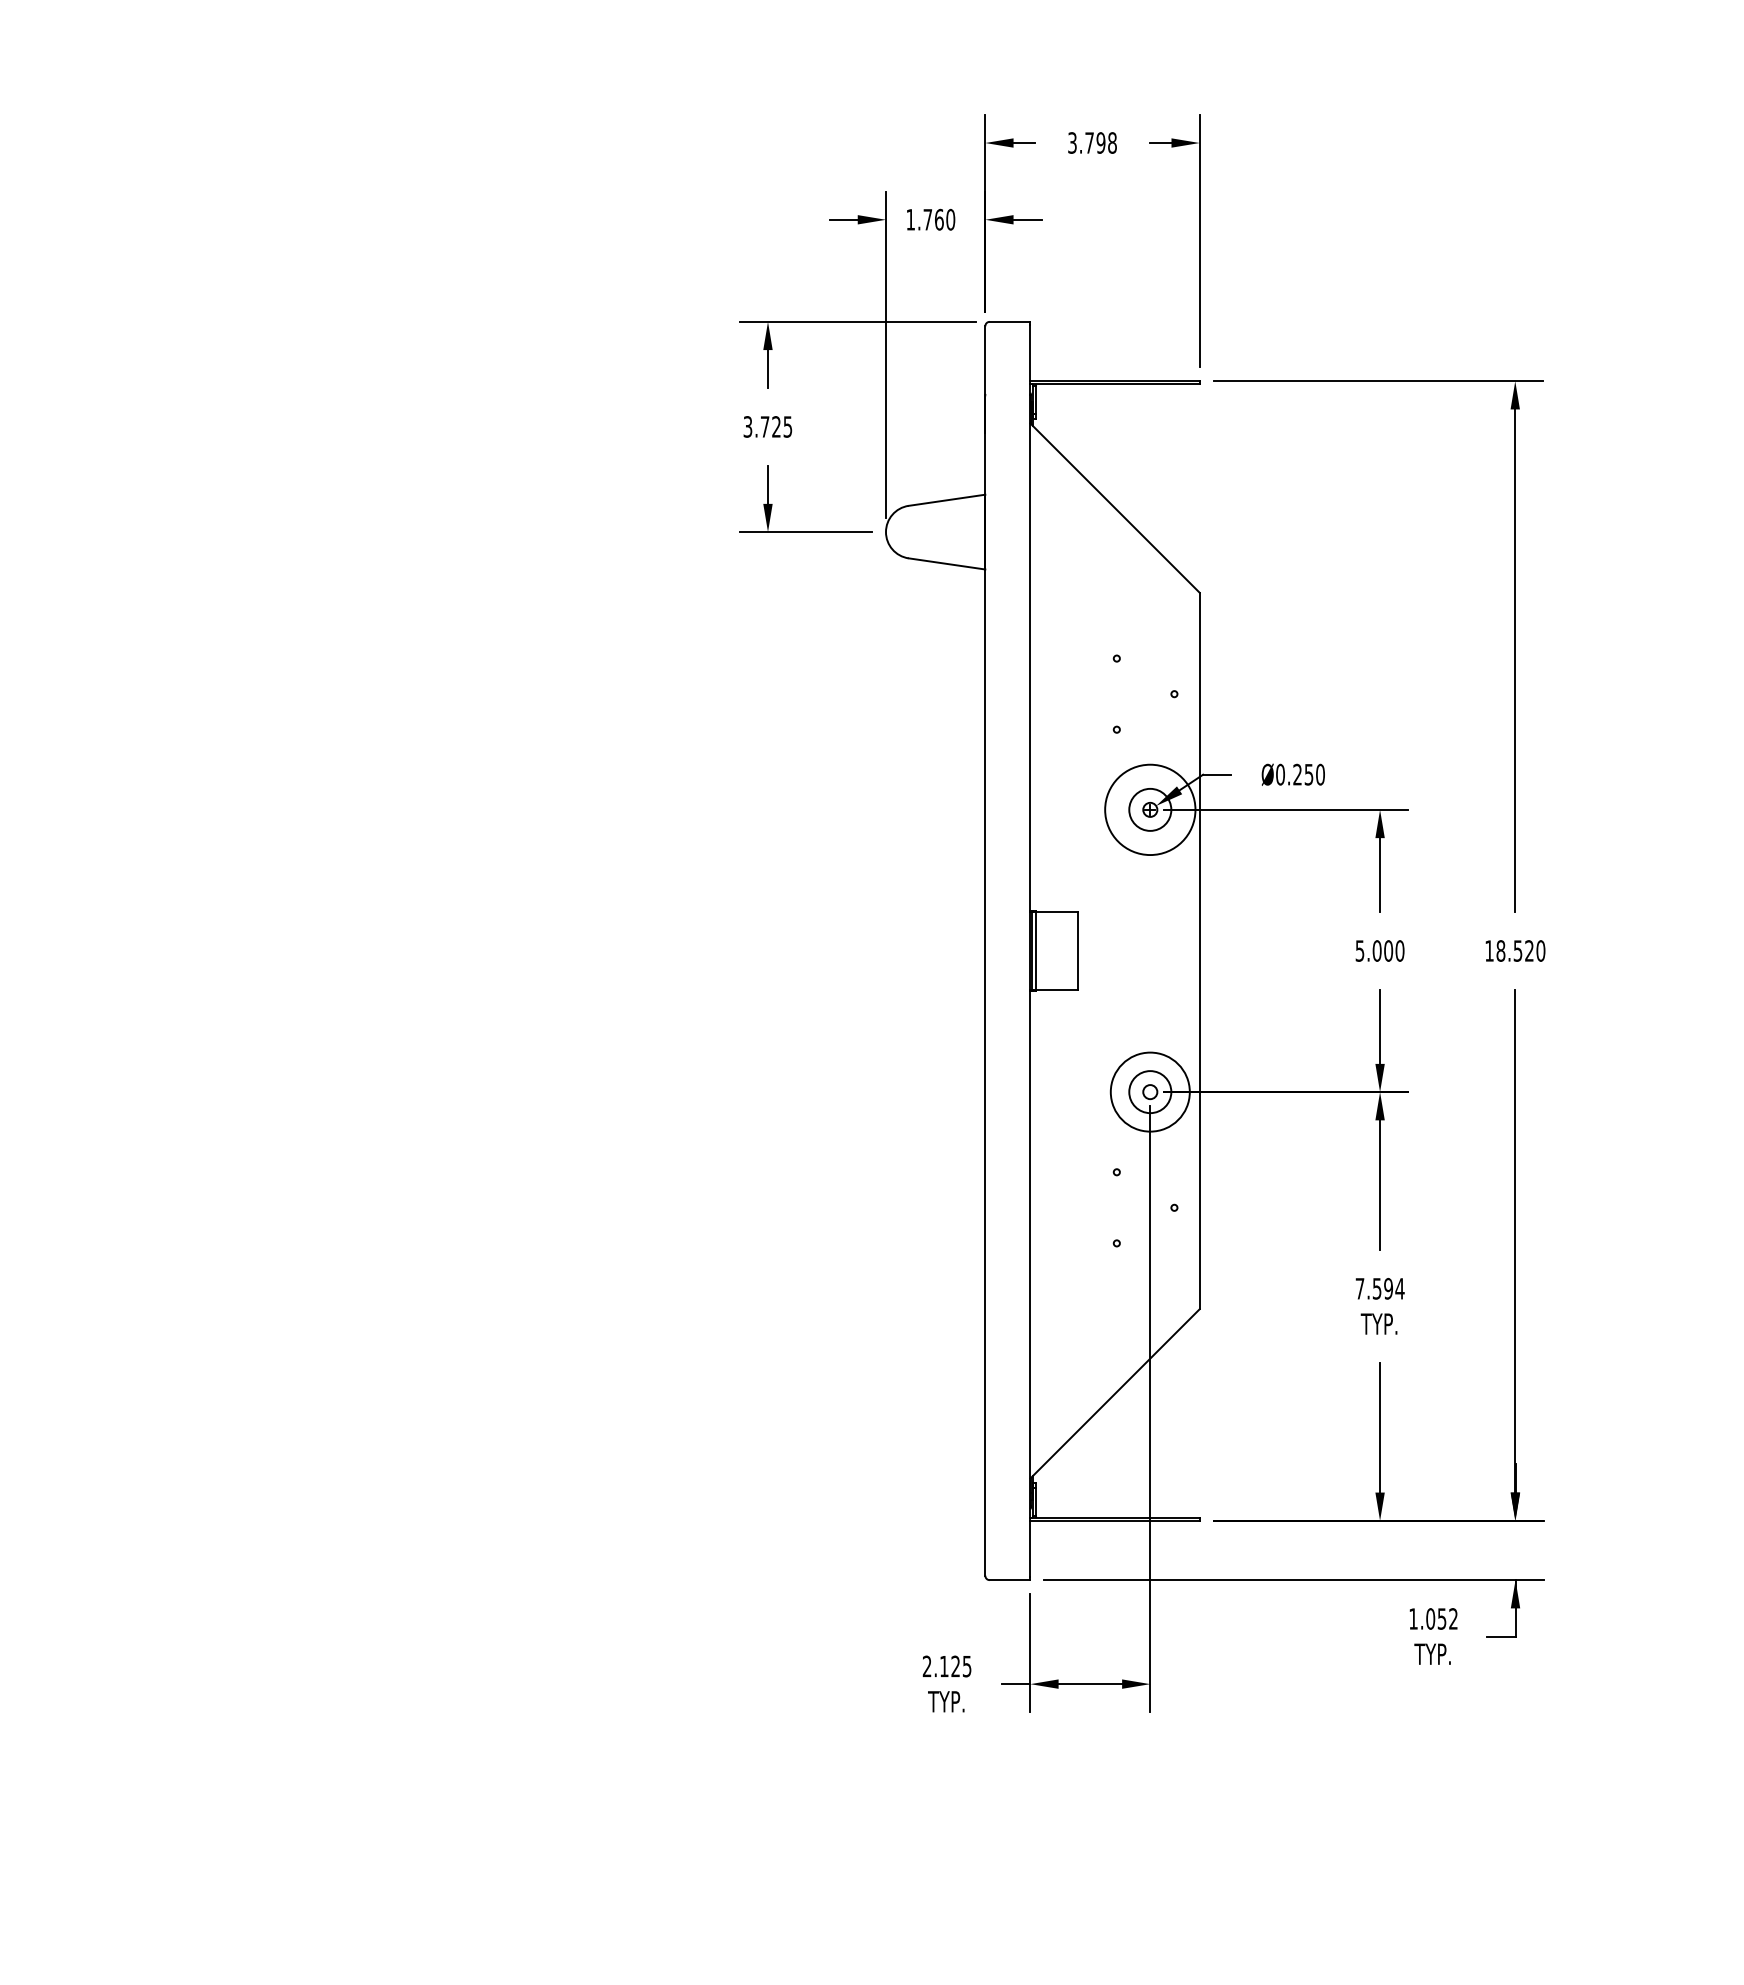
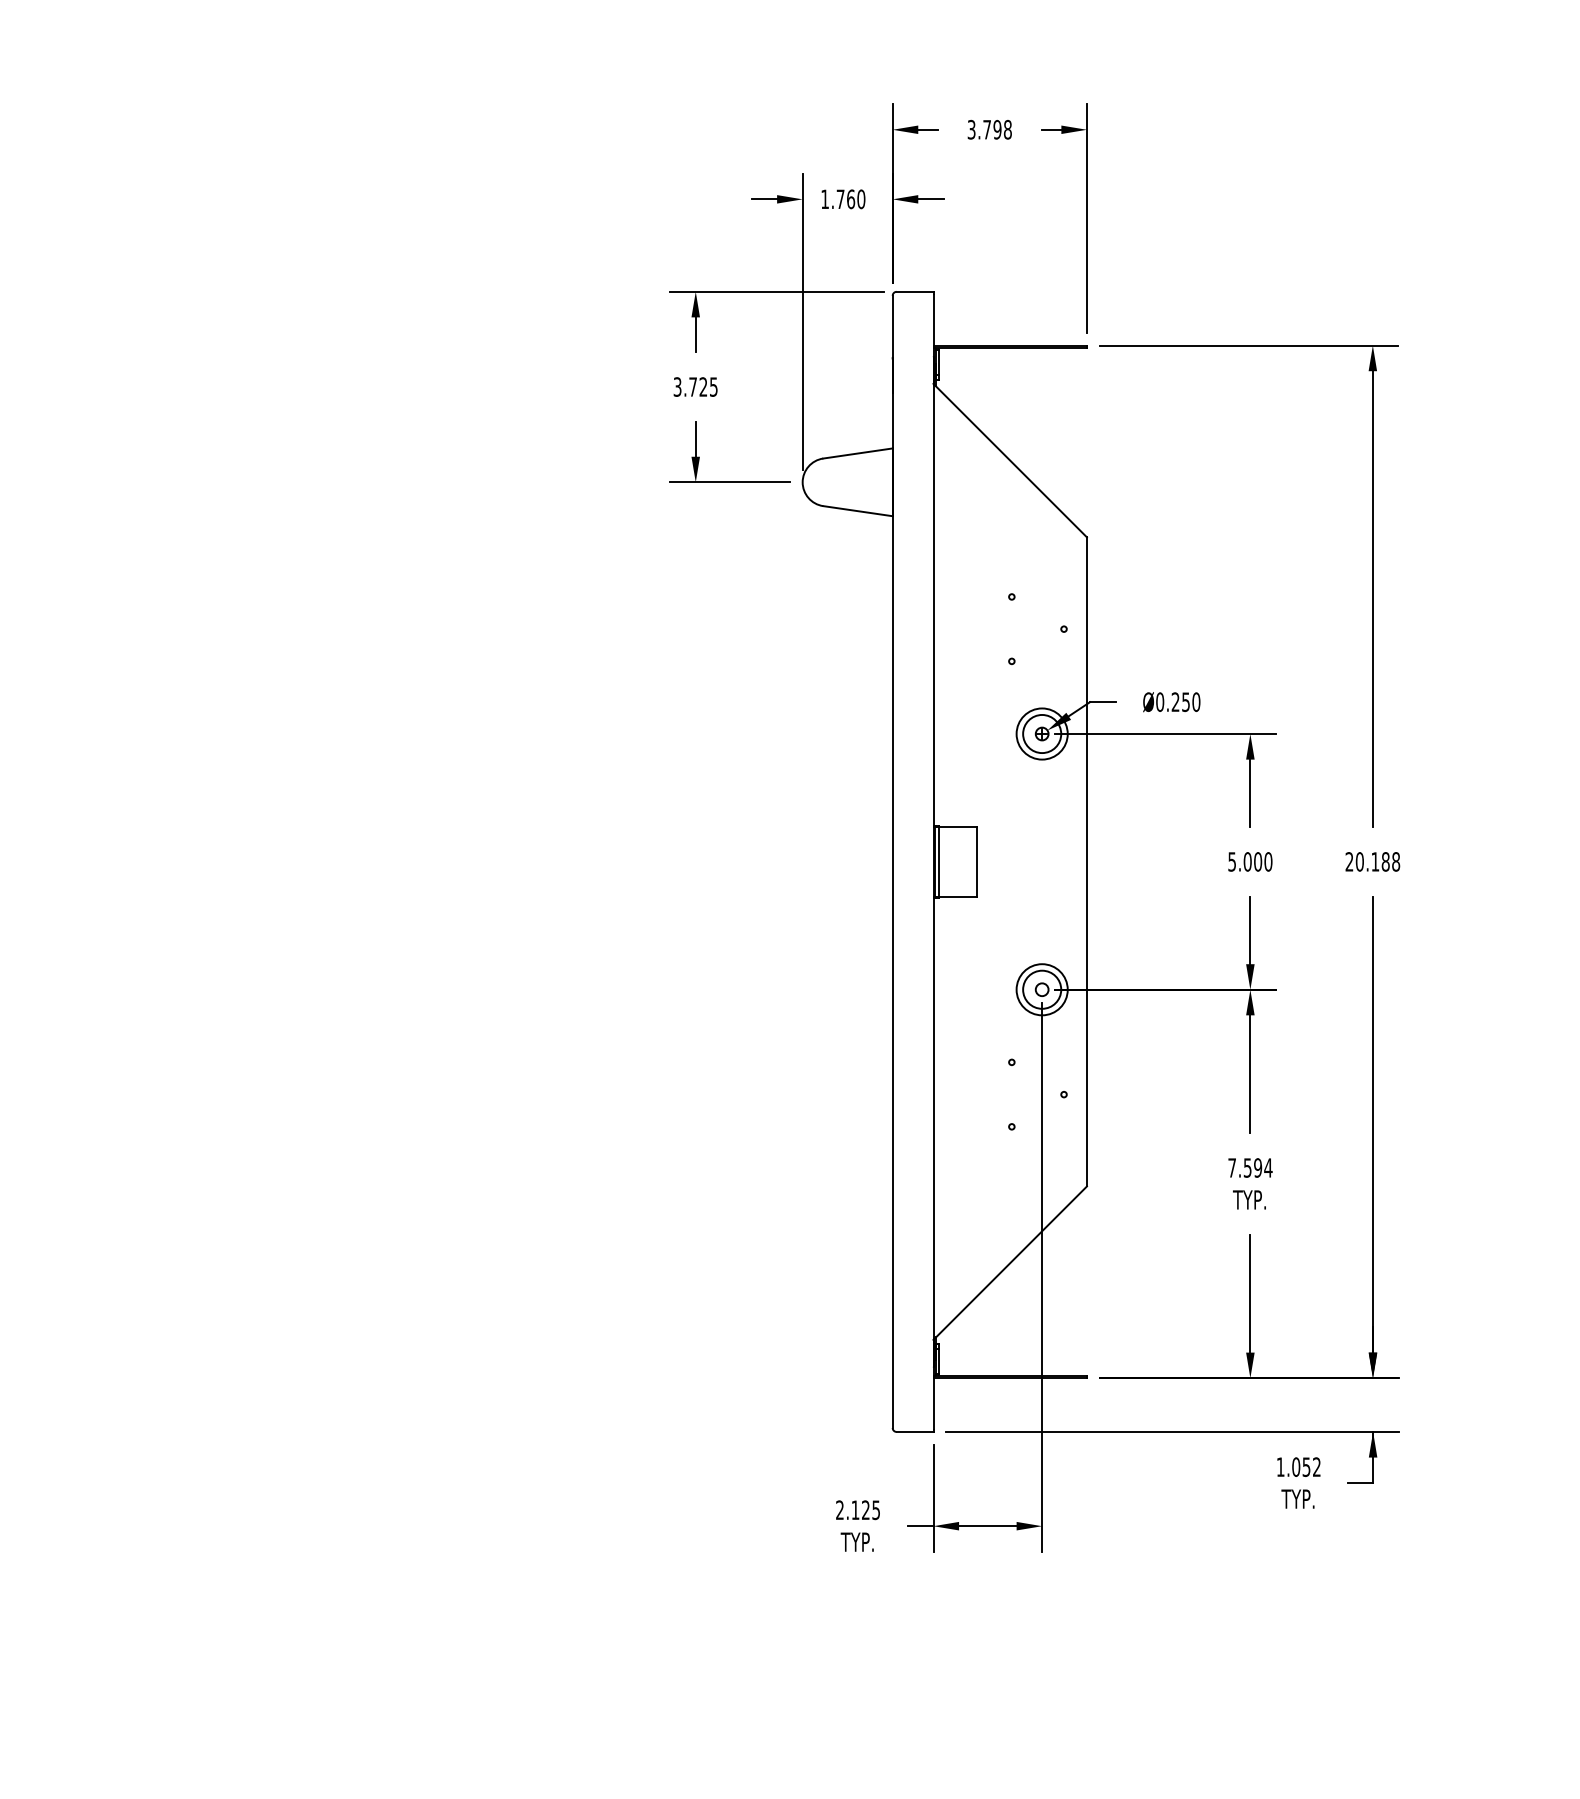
circle: (1150, 809) -> (1042, 733), size x0.62
text: (1515, 950) -> (1373, 861), 18.520 -> 20.188
circle: (1150, 1091) -> (1042, 989), size x0.71

